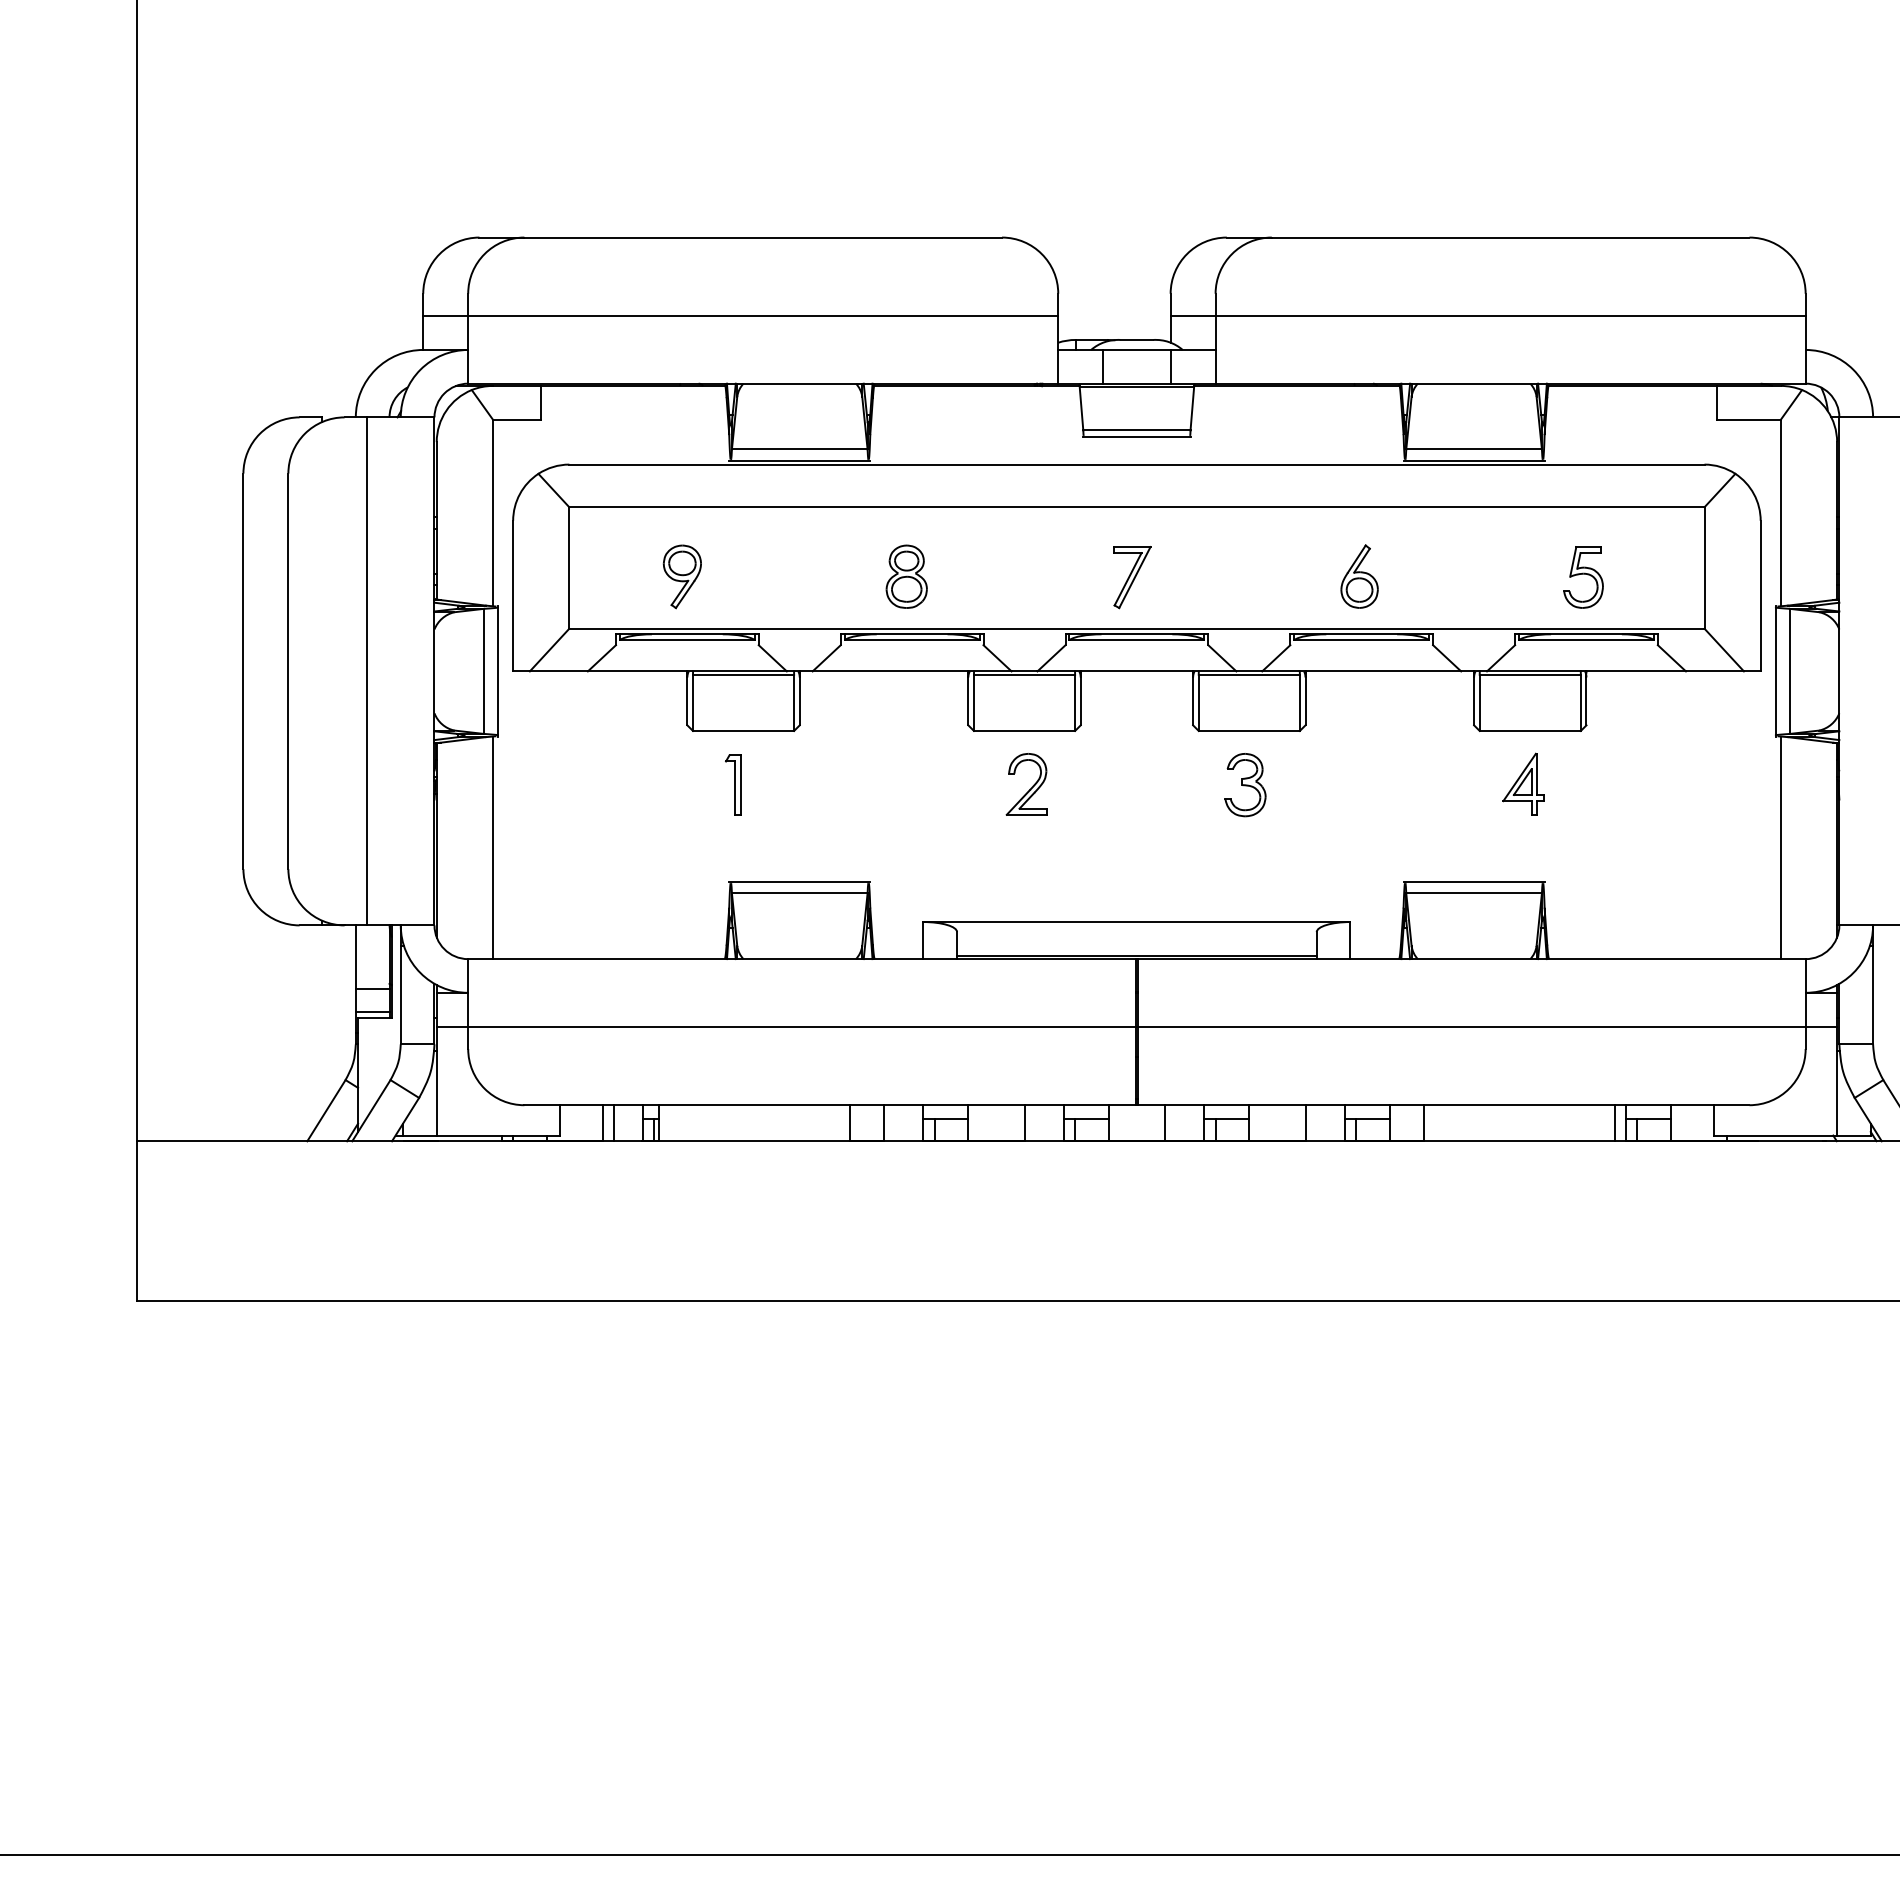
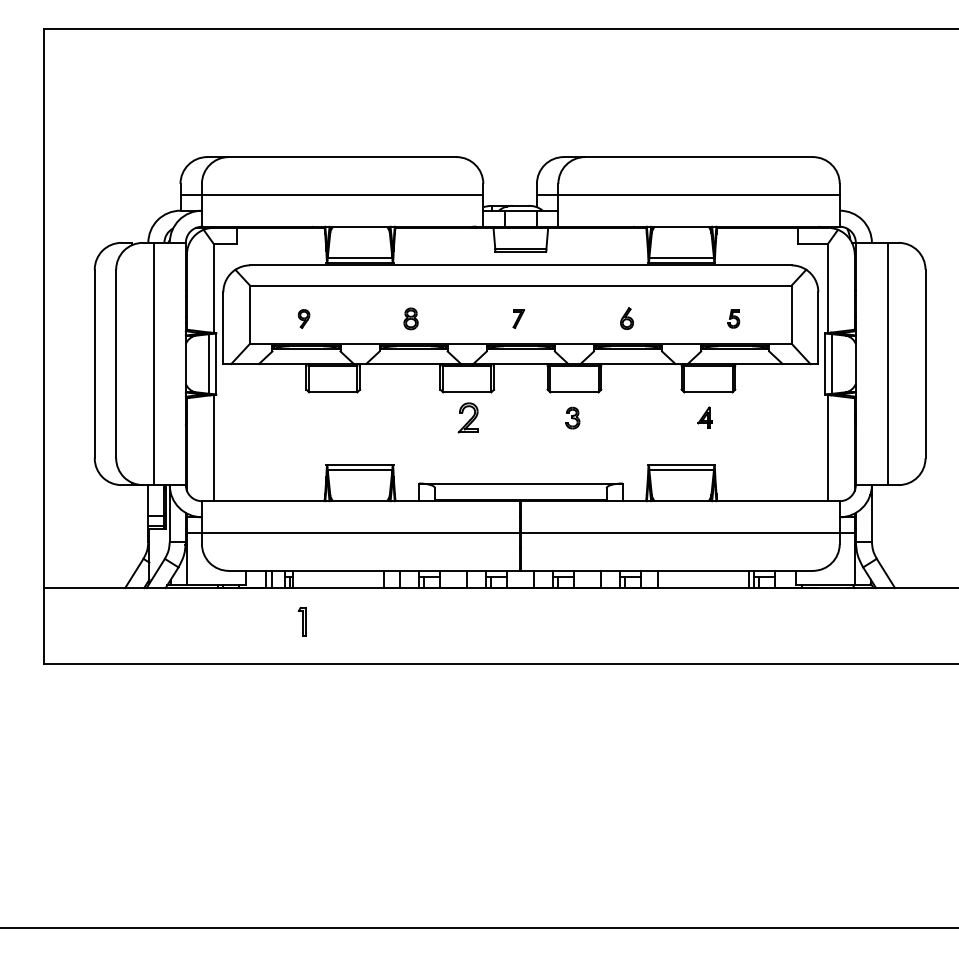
part: (681, 576) -> (303, 318), size x0.6
part: (905, 576) -> (410, 318), size x0.7
part: (1131, 576) -> (518, 318), size x0.6
part: (1358, 576) -> (626, 318), size x0.7
part: (1582, 576) -> (733, 318), size x0.6
part: (731, 783) -> (301, 621), moved
part: (1245, 783) -> (572, 417), size x0.7
part: (1522, 783) -> (704, 417), size x0.7

